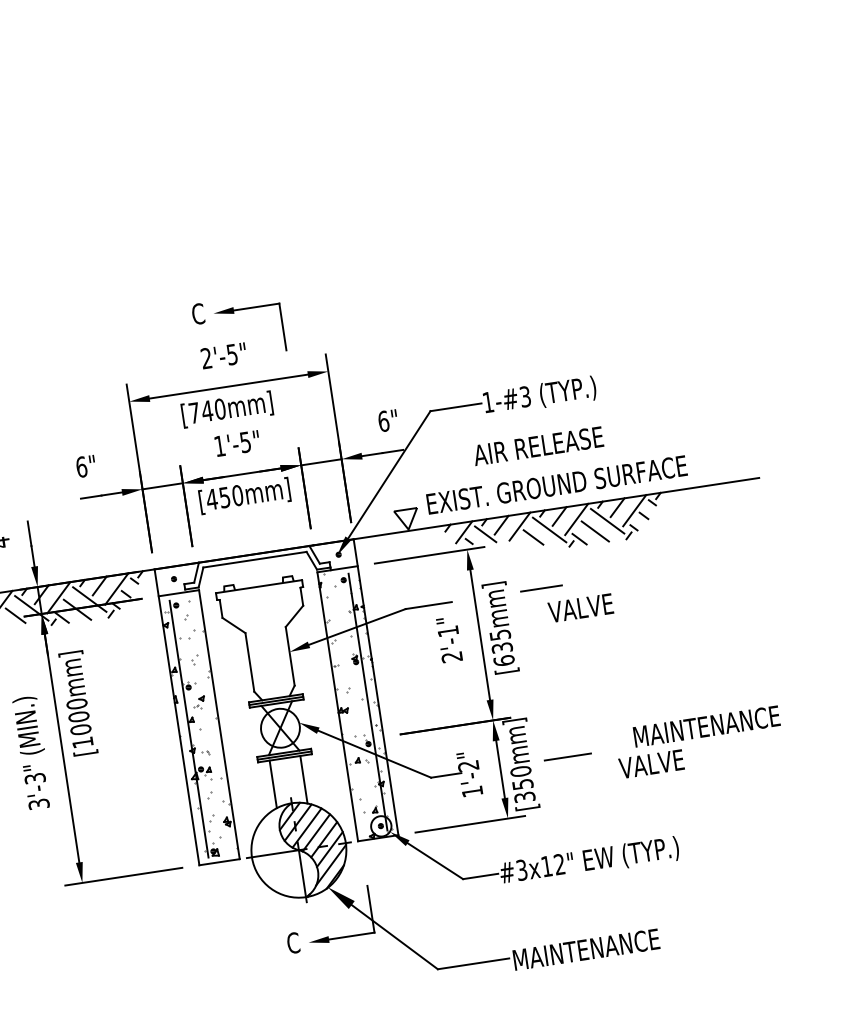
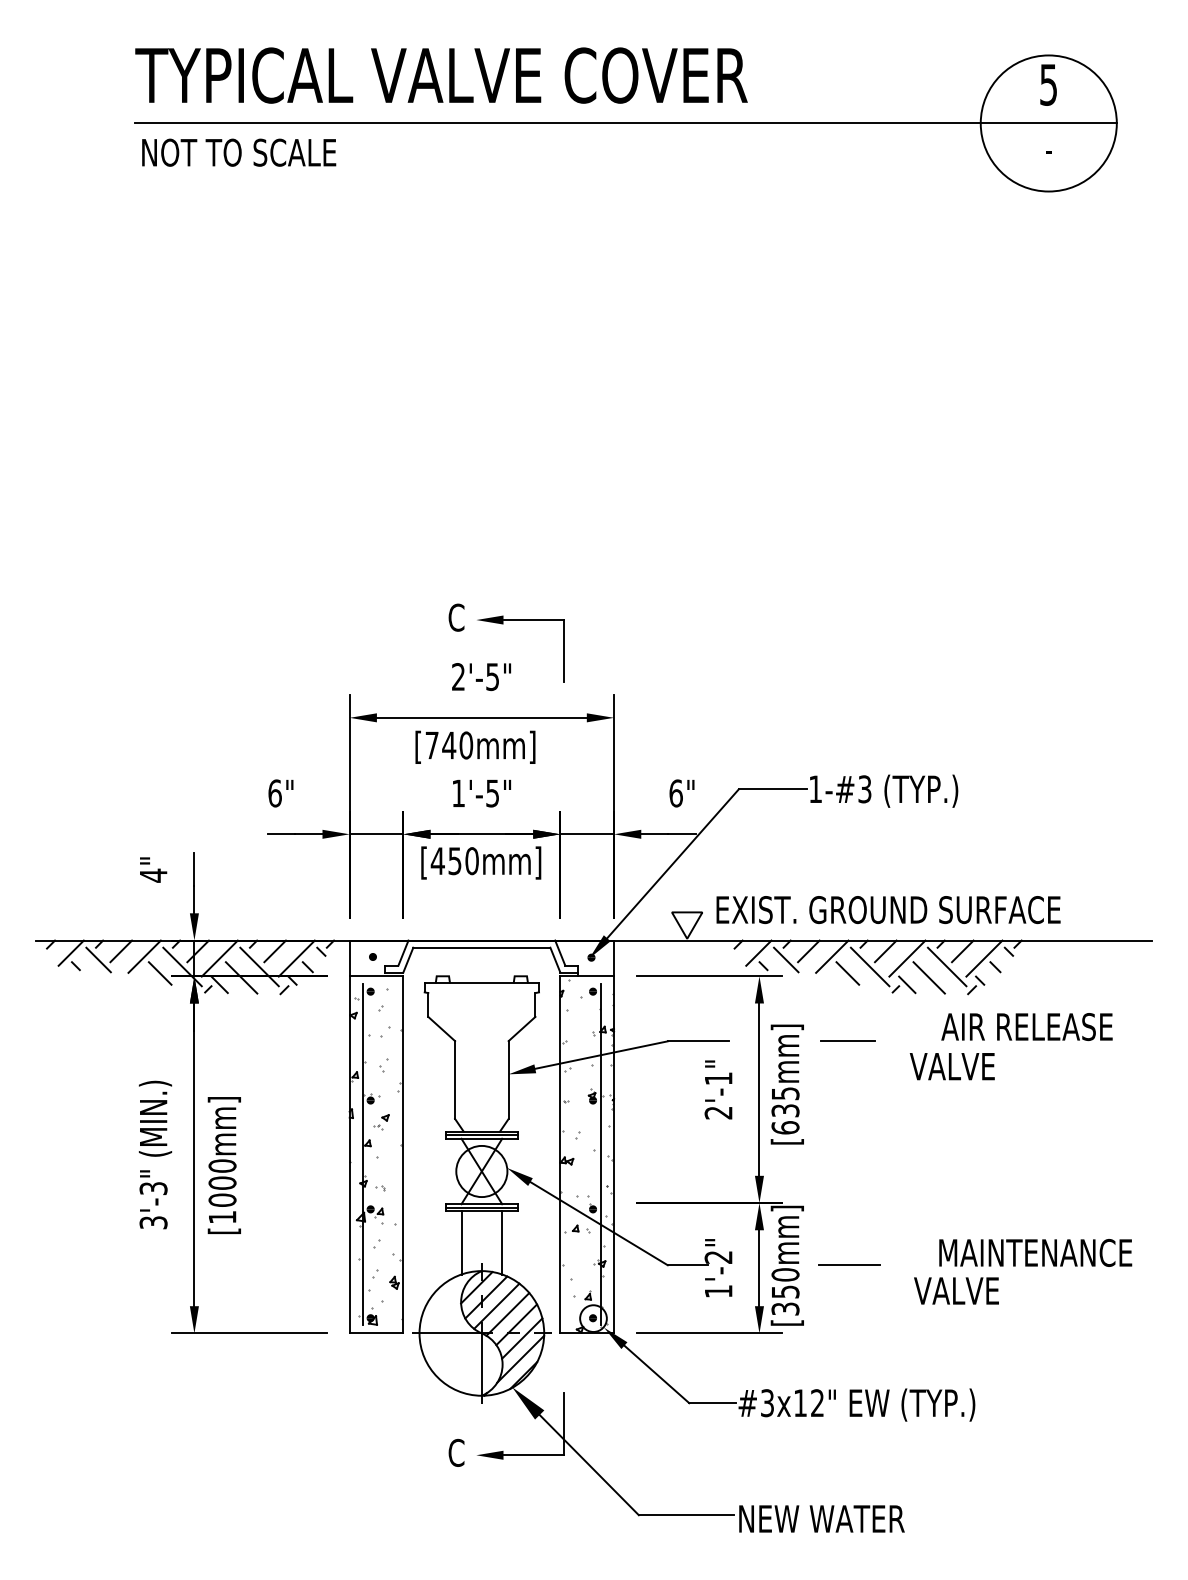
text: (537, 445) -> (1026, 1026), moved
text: (580, 608) -> (951, 1066), moved
text: (77, 703) -> (223, 1165), moved
text: (587, 949) -> (836, 1518), MAINTENANCE -> NEW WATER

